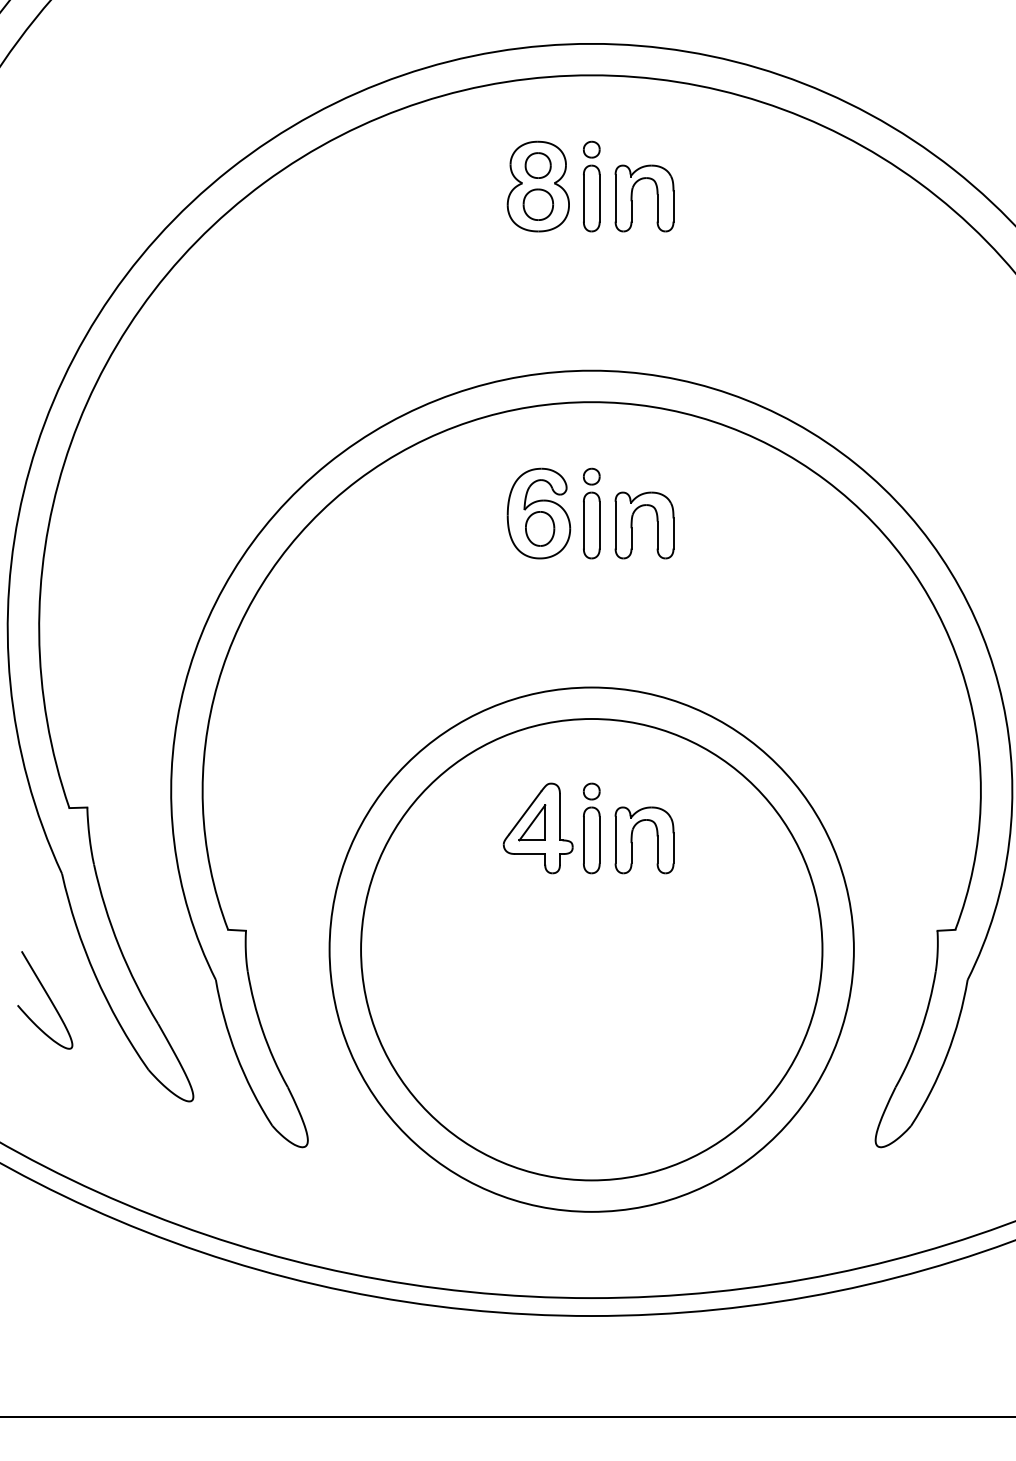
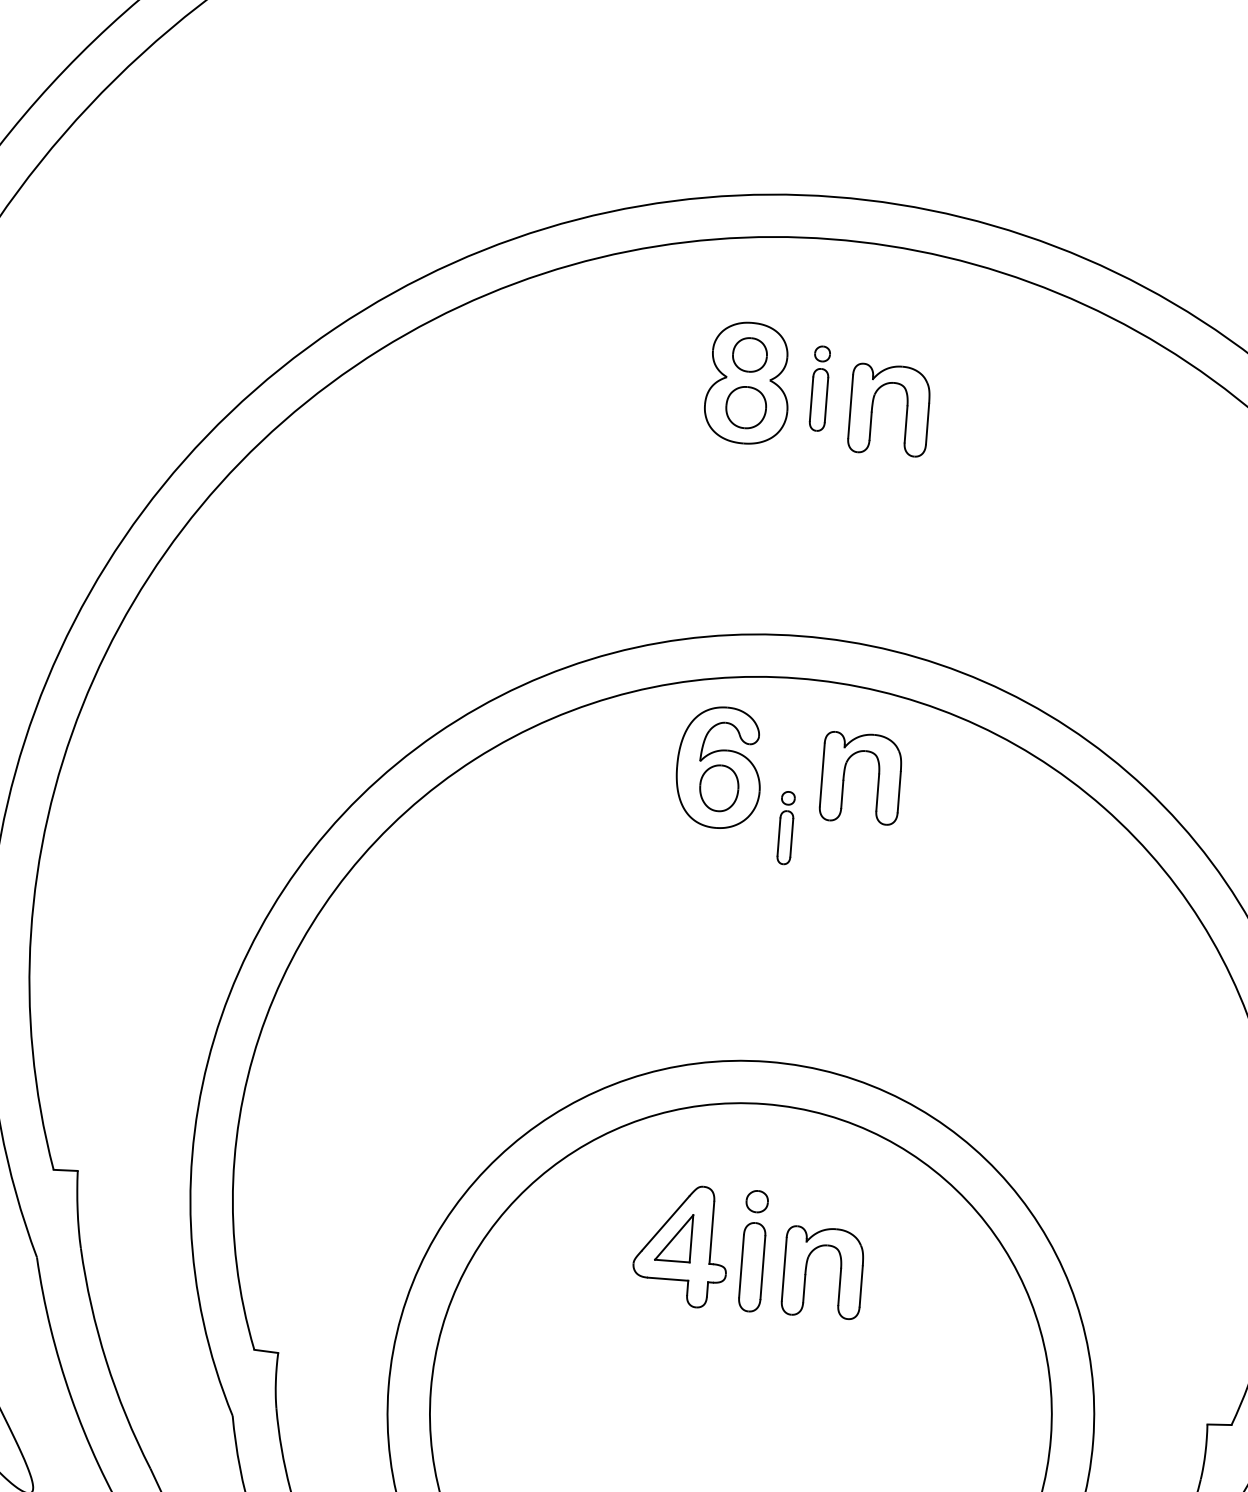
part: (591, 186) -> (819, 388), size x0.7
part: (538, 513) -> (718, 767), moved
part: (591, 513) -> (785, 827), size x0.6
part: (632, 525) -> (844, 777), moved

